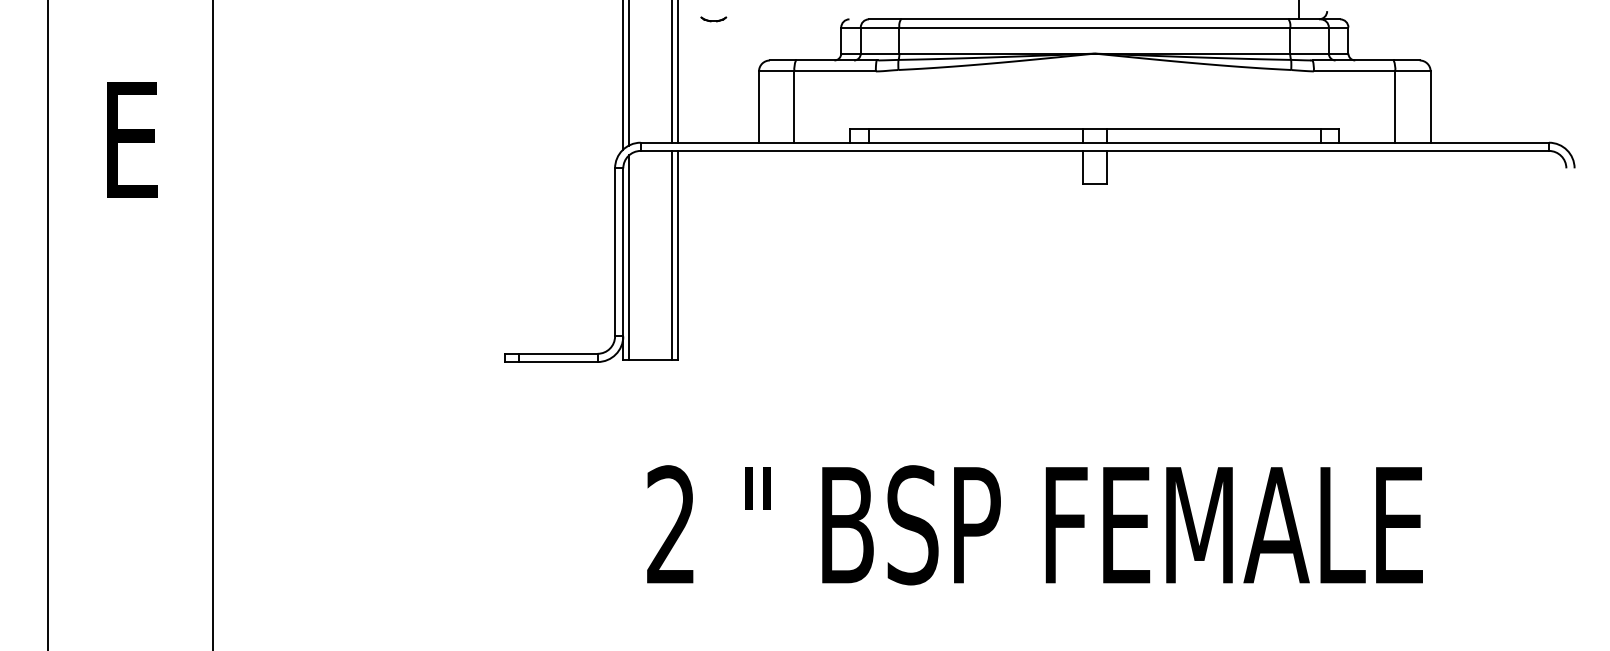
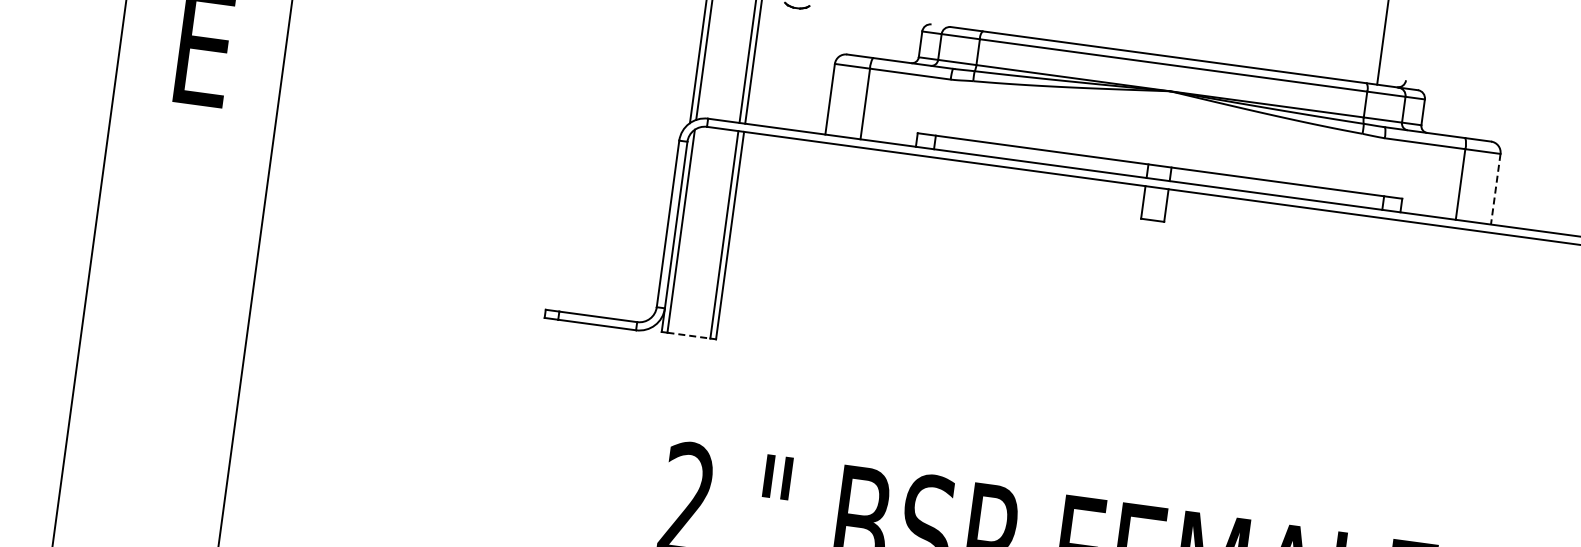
line: (1430, 107) -> (1495, 189), solid -> dashed
line: (650, 360) -> (688, 335), solid -> dashed

